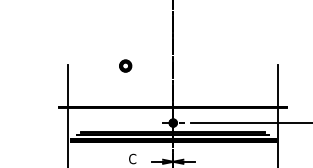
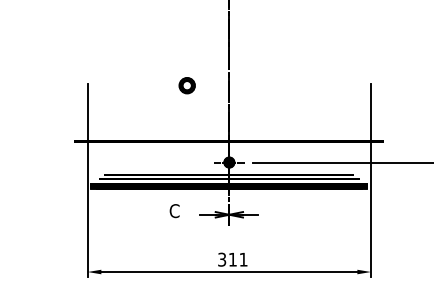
part: (125, 65) -> (186, 85), moved

